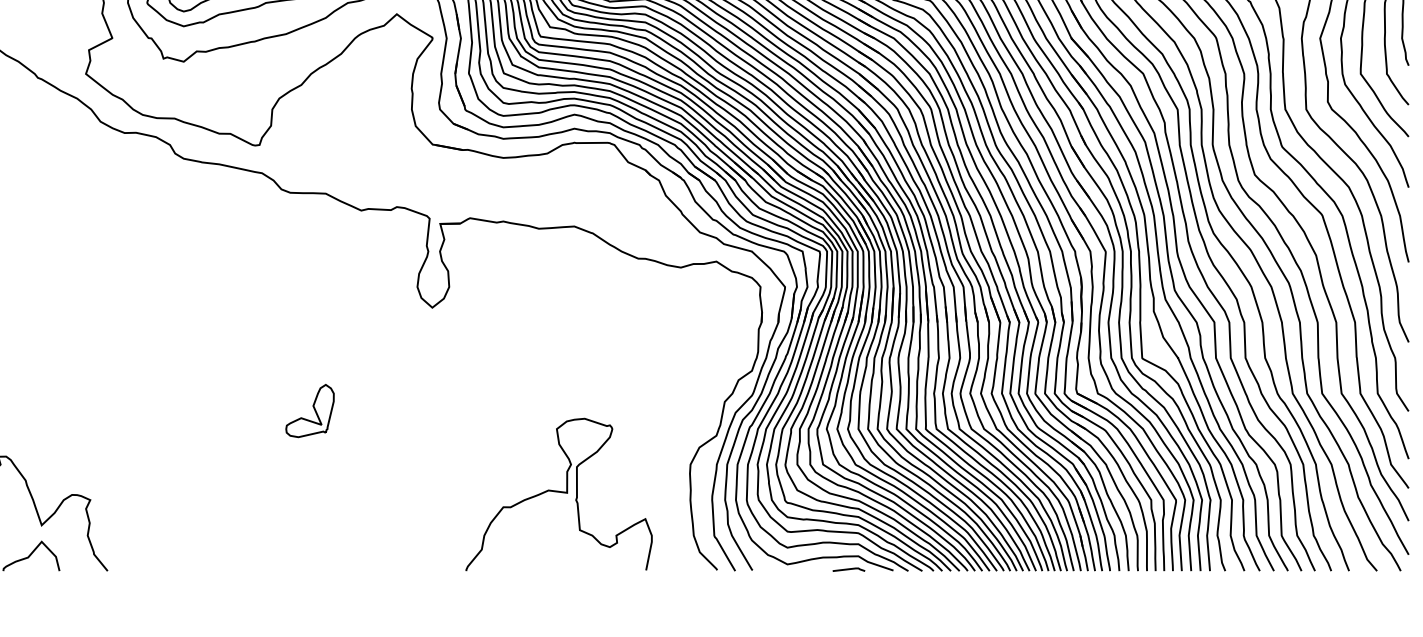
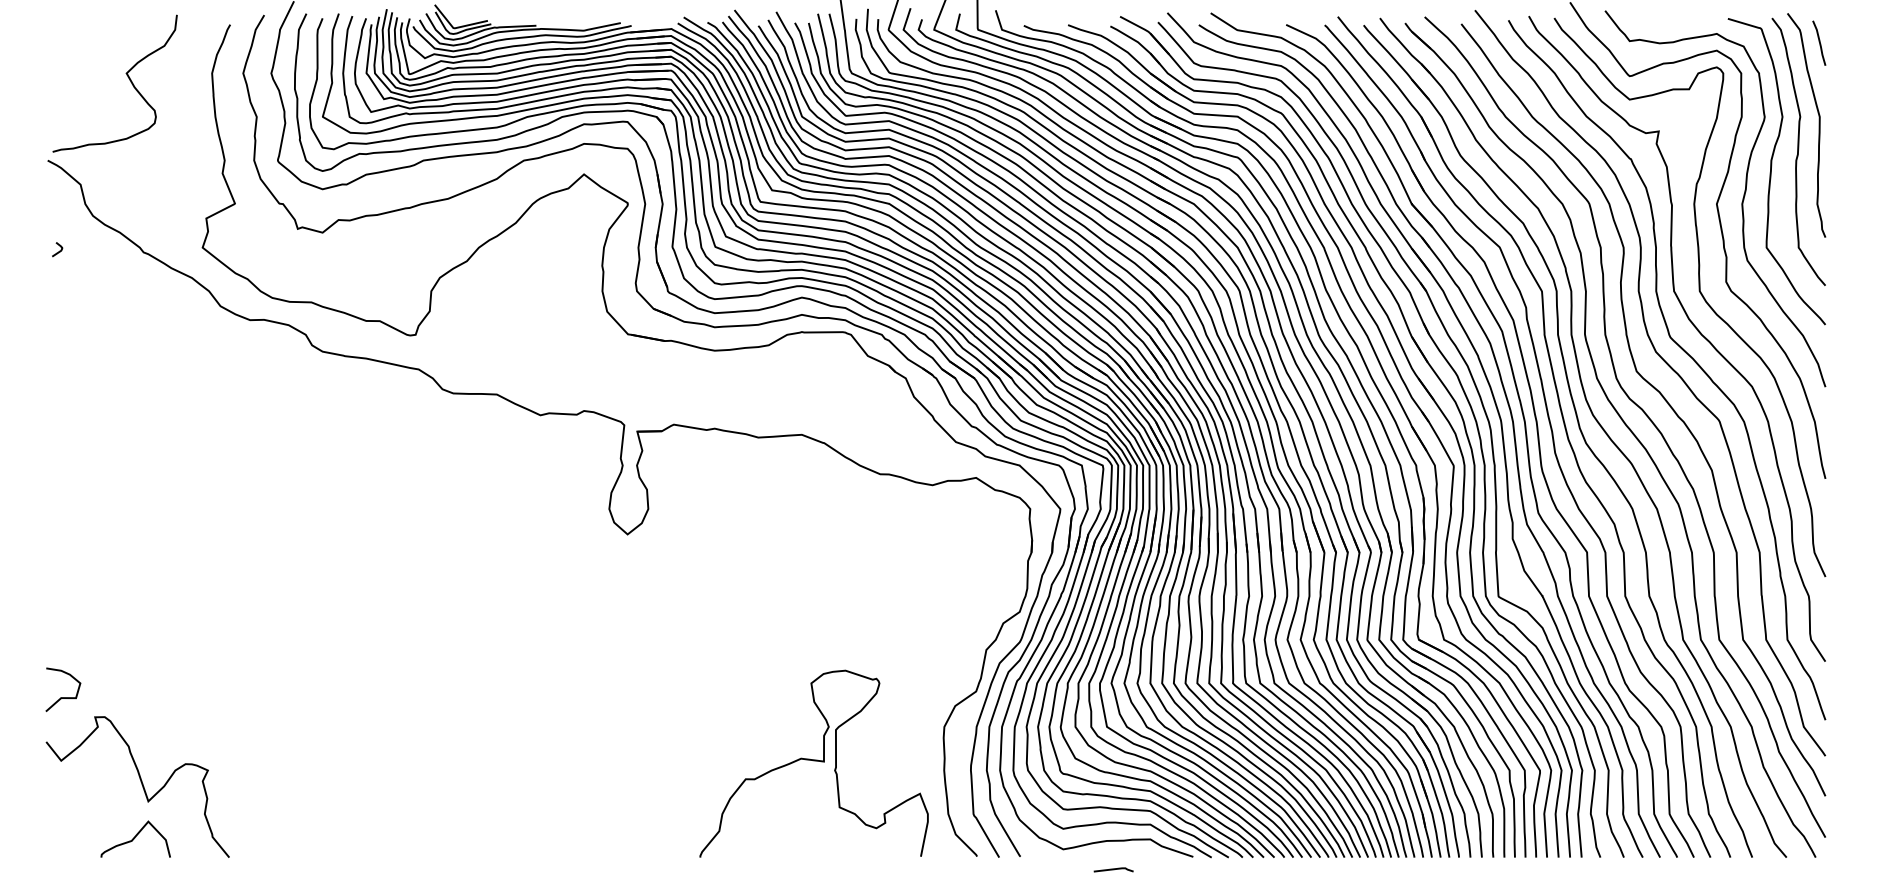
part: (310, 411) -> (477, 661), removed
curve: (558, 492) -> (813, 761), moved
line: (848, 569) -> (1113, 869), moved

